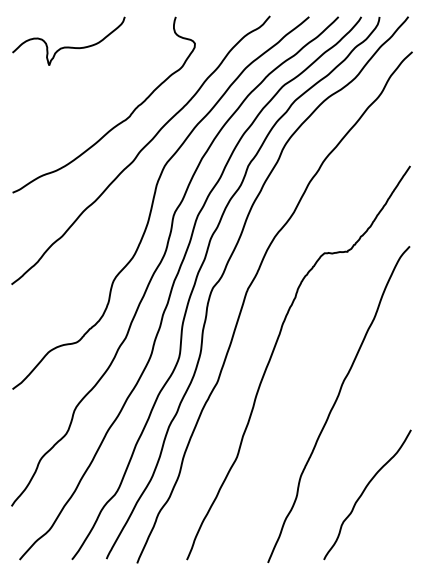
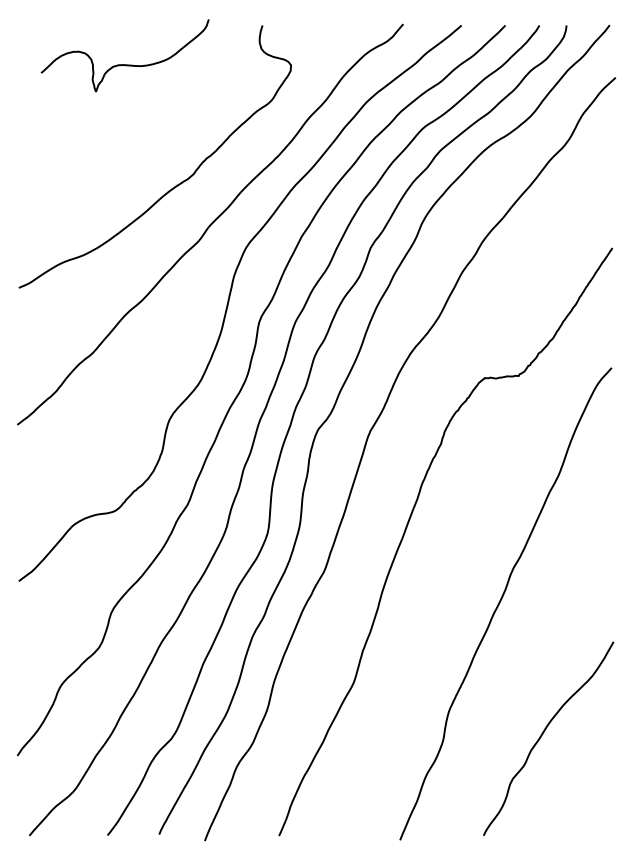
curve: (68, 46) -> (124, 63), moved

